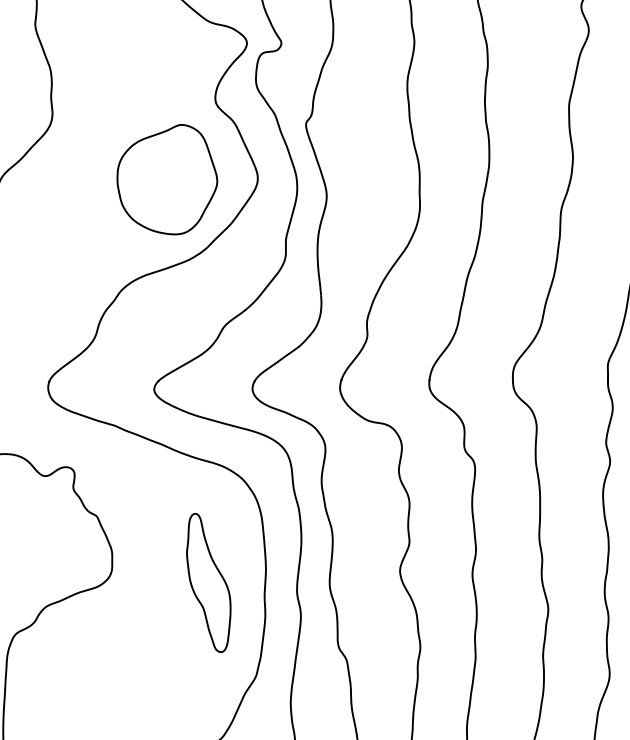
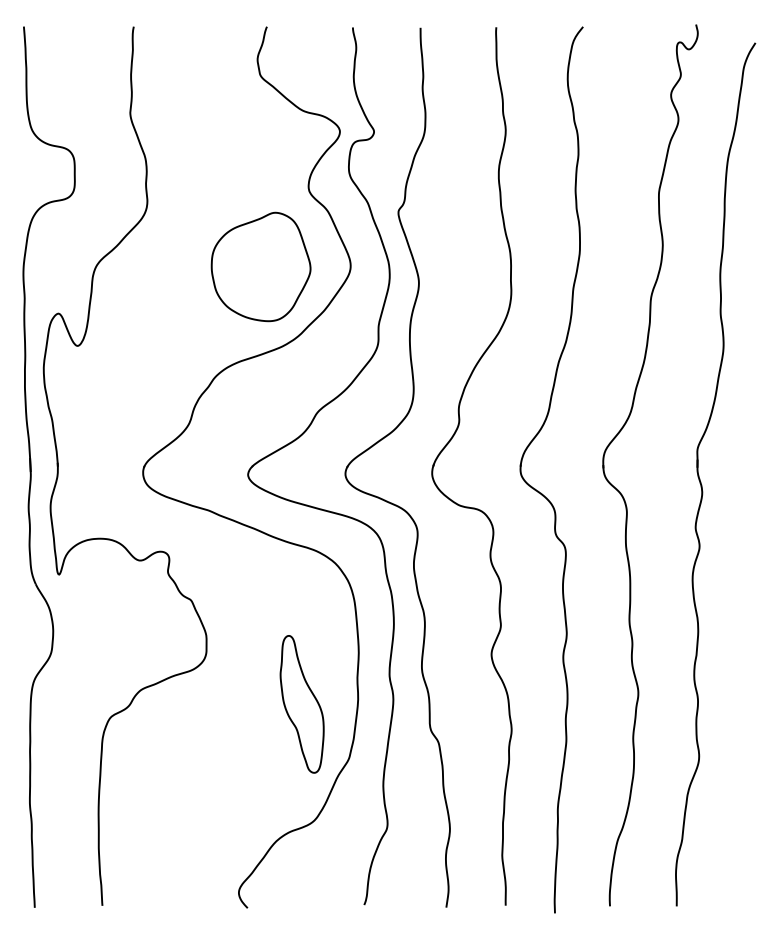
part: (208, 583) -> (301, 704), moved

